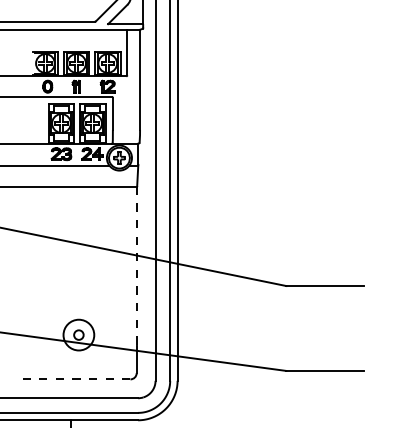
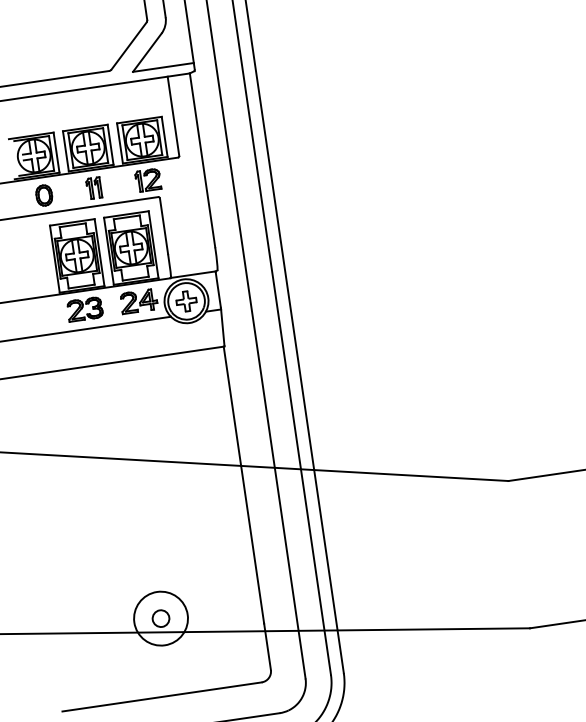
line: (136, 266) -> (243, 485), dashed -> solid
line: (72, 379) -> (161, 697), dashed -> solid

